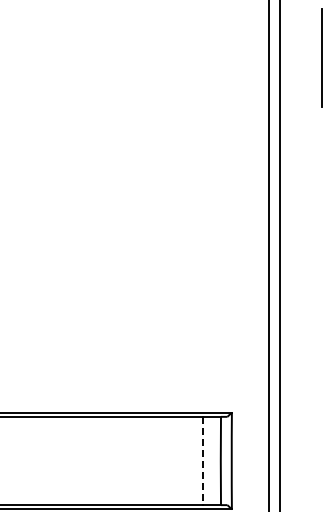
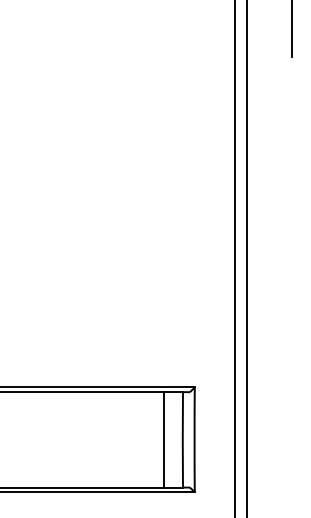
line: (203, 461) -> (164, 440), dashed -> solid

